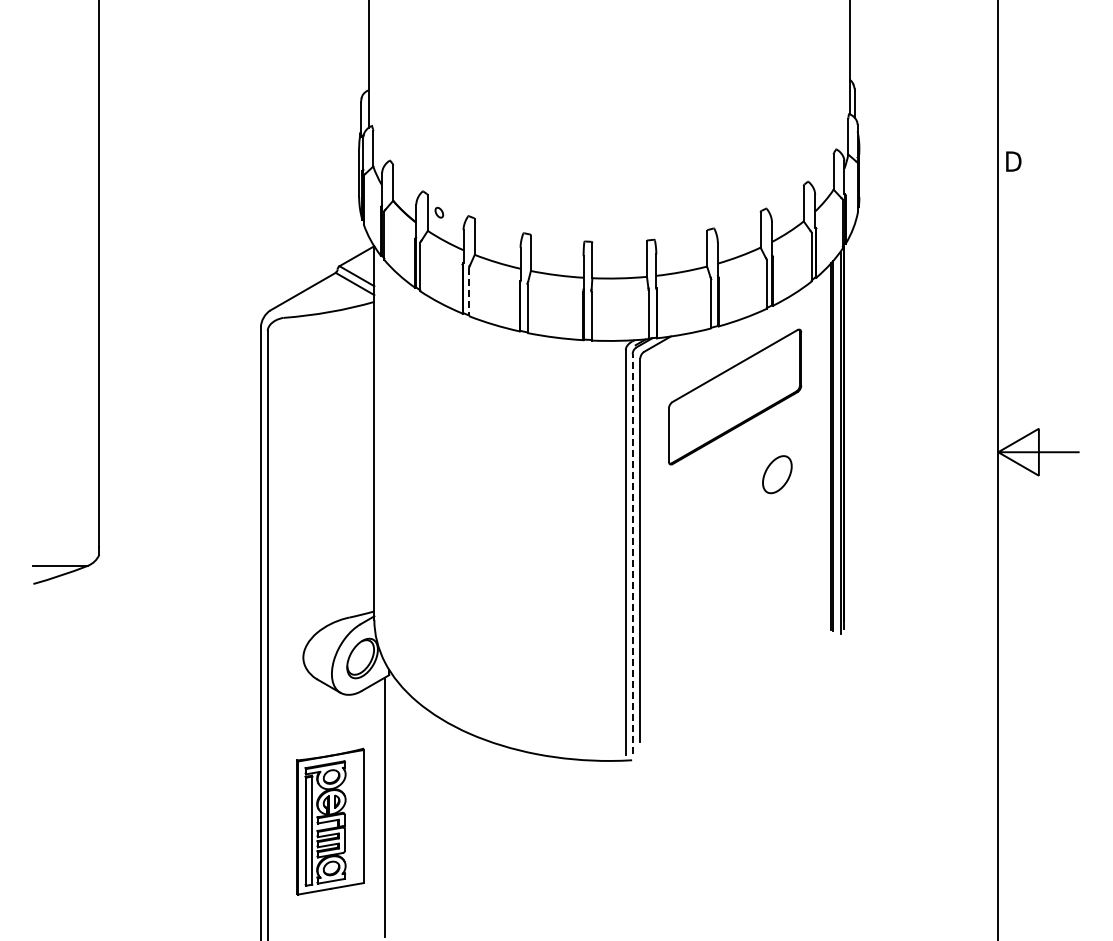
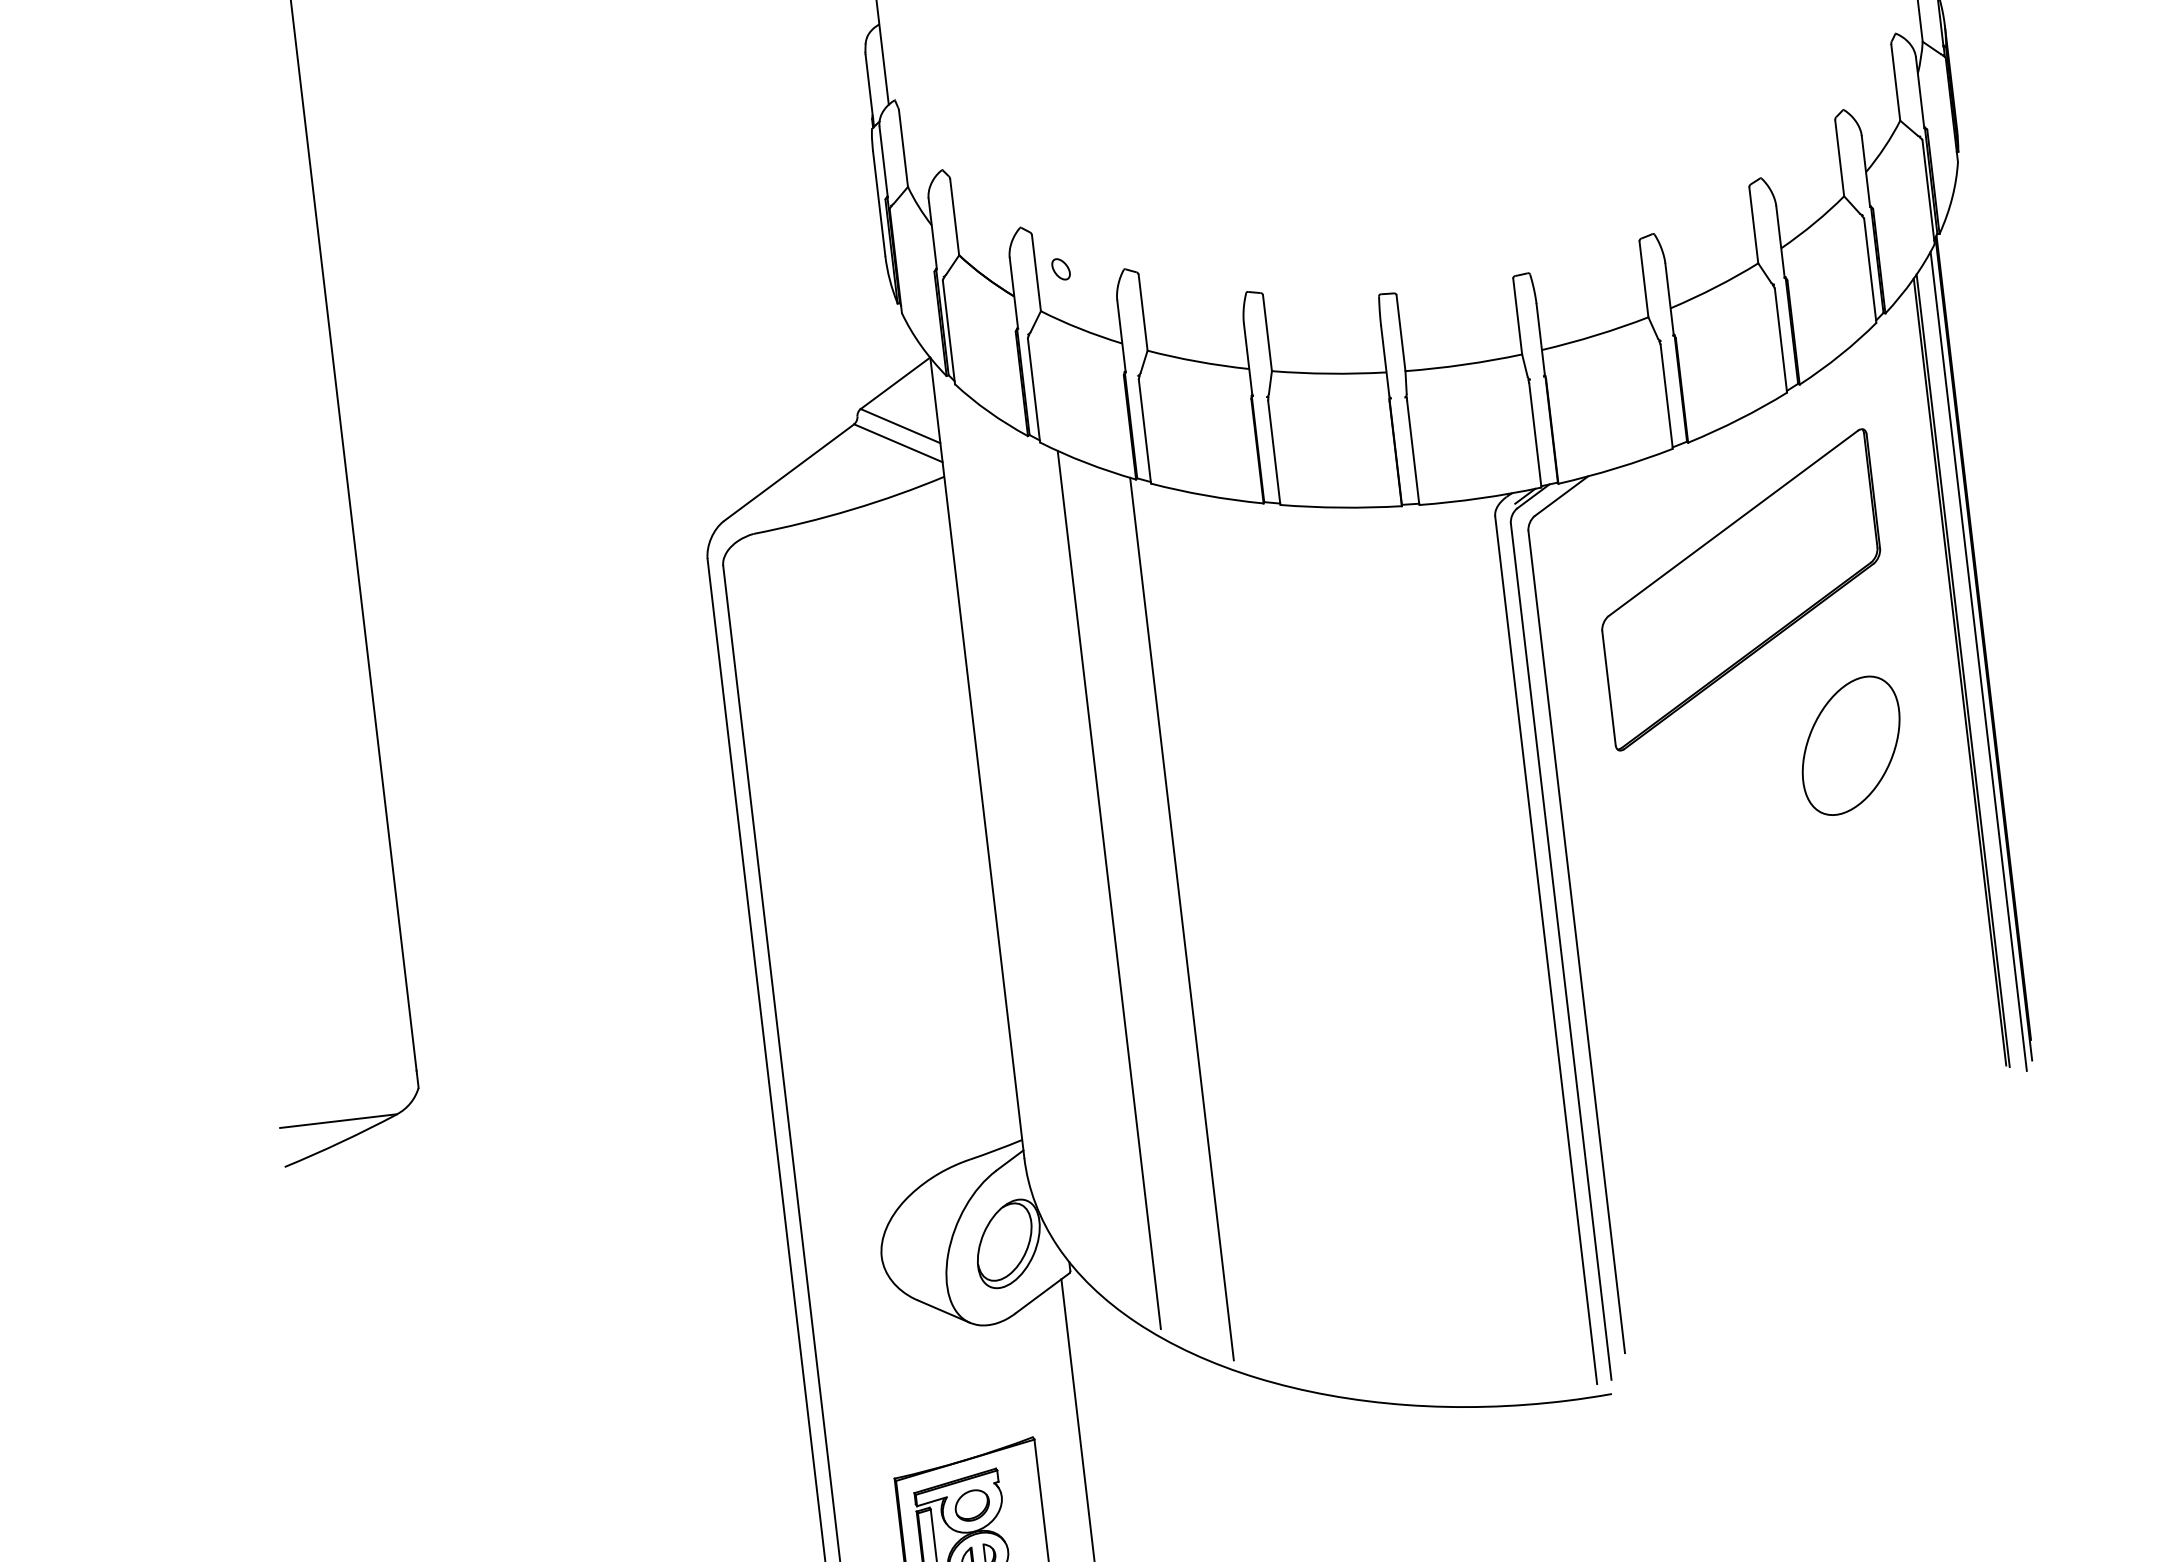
line: (469, 292) -> (1145, 432), dashed -> solid
part: (777, 474) -> (1851, 745), size x1.67
line: (427, 500) -> (1108, 888), added
line: (459, 518) -> (1181, 919), added
line: (632, 553) -> (1560, 950), dashed -> solid

